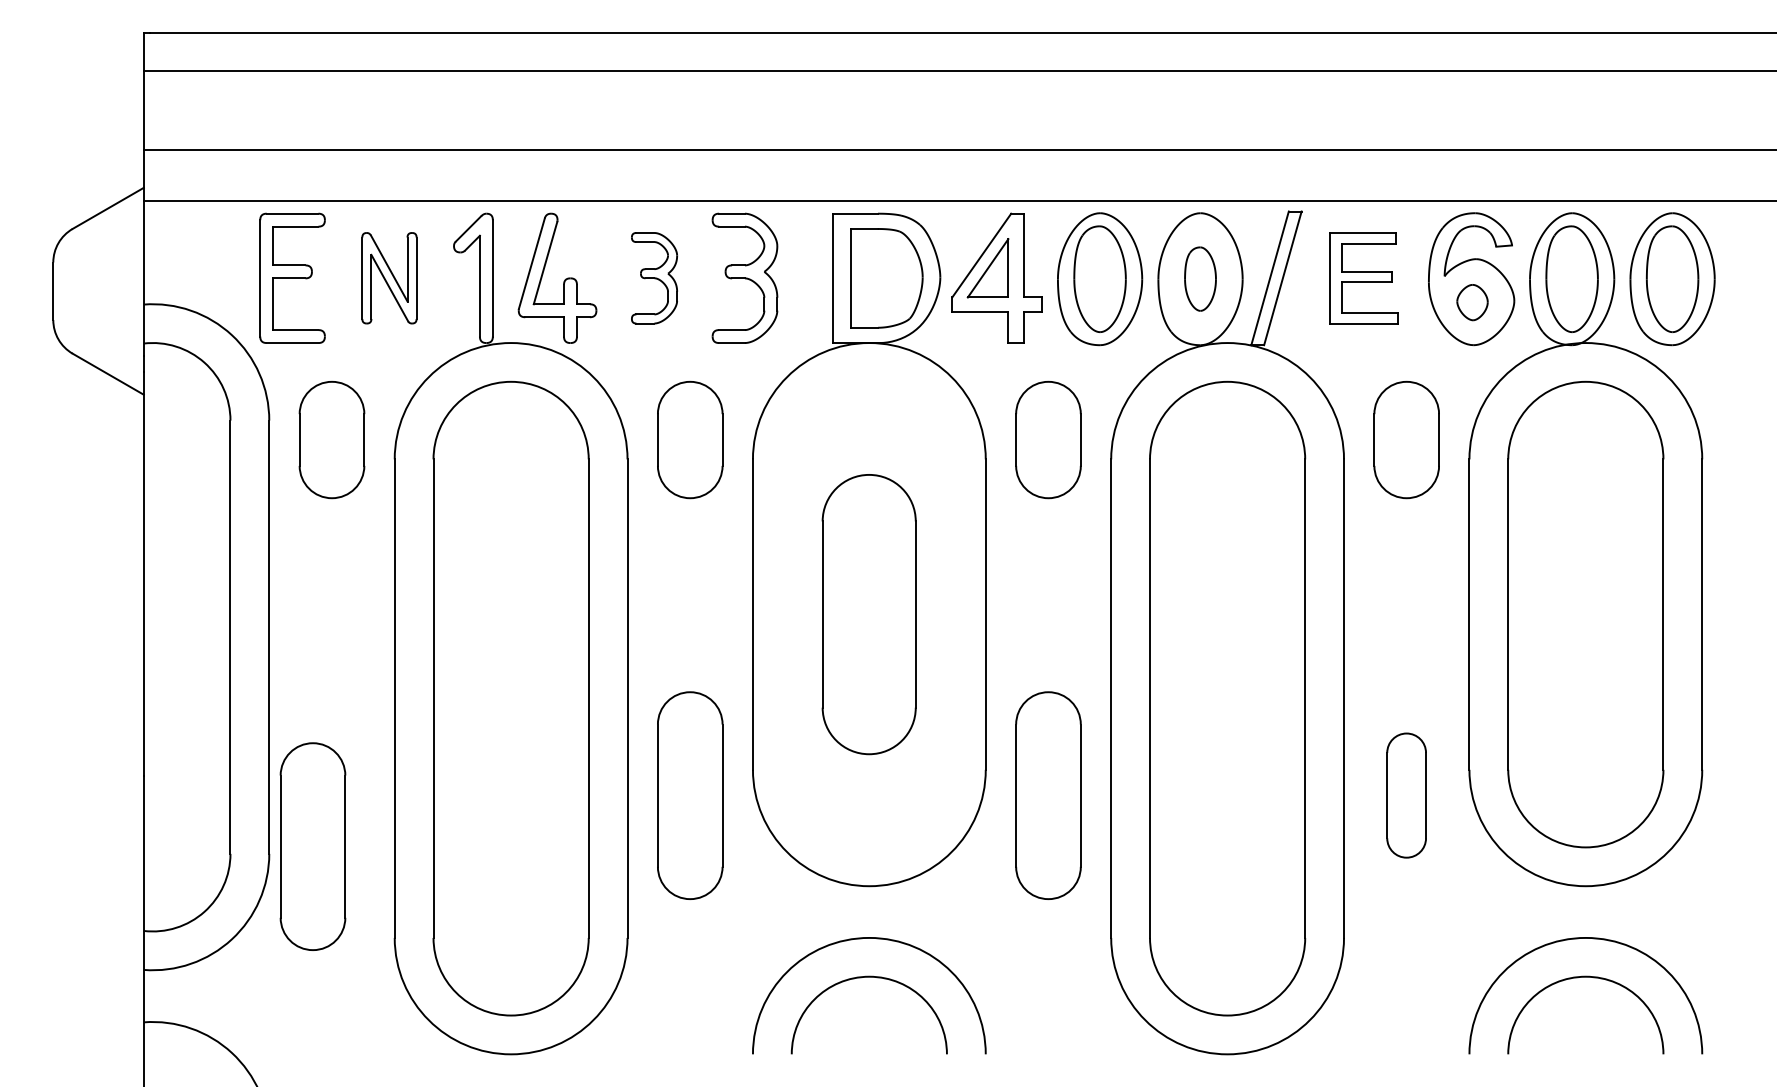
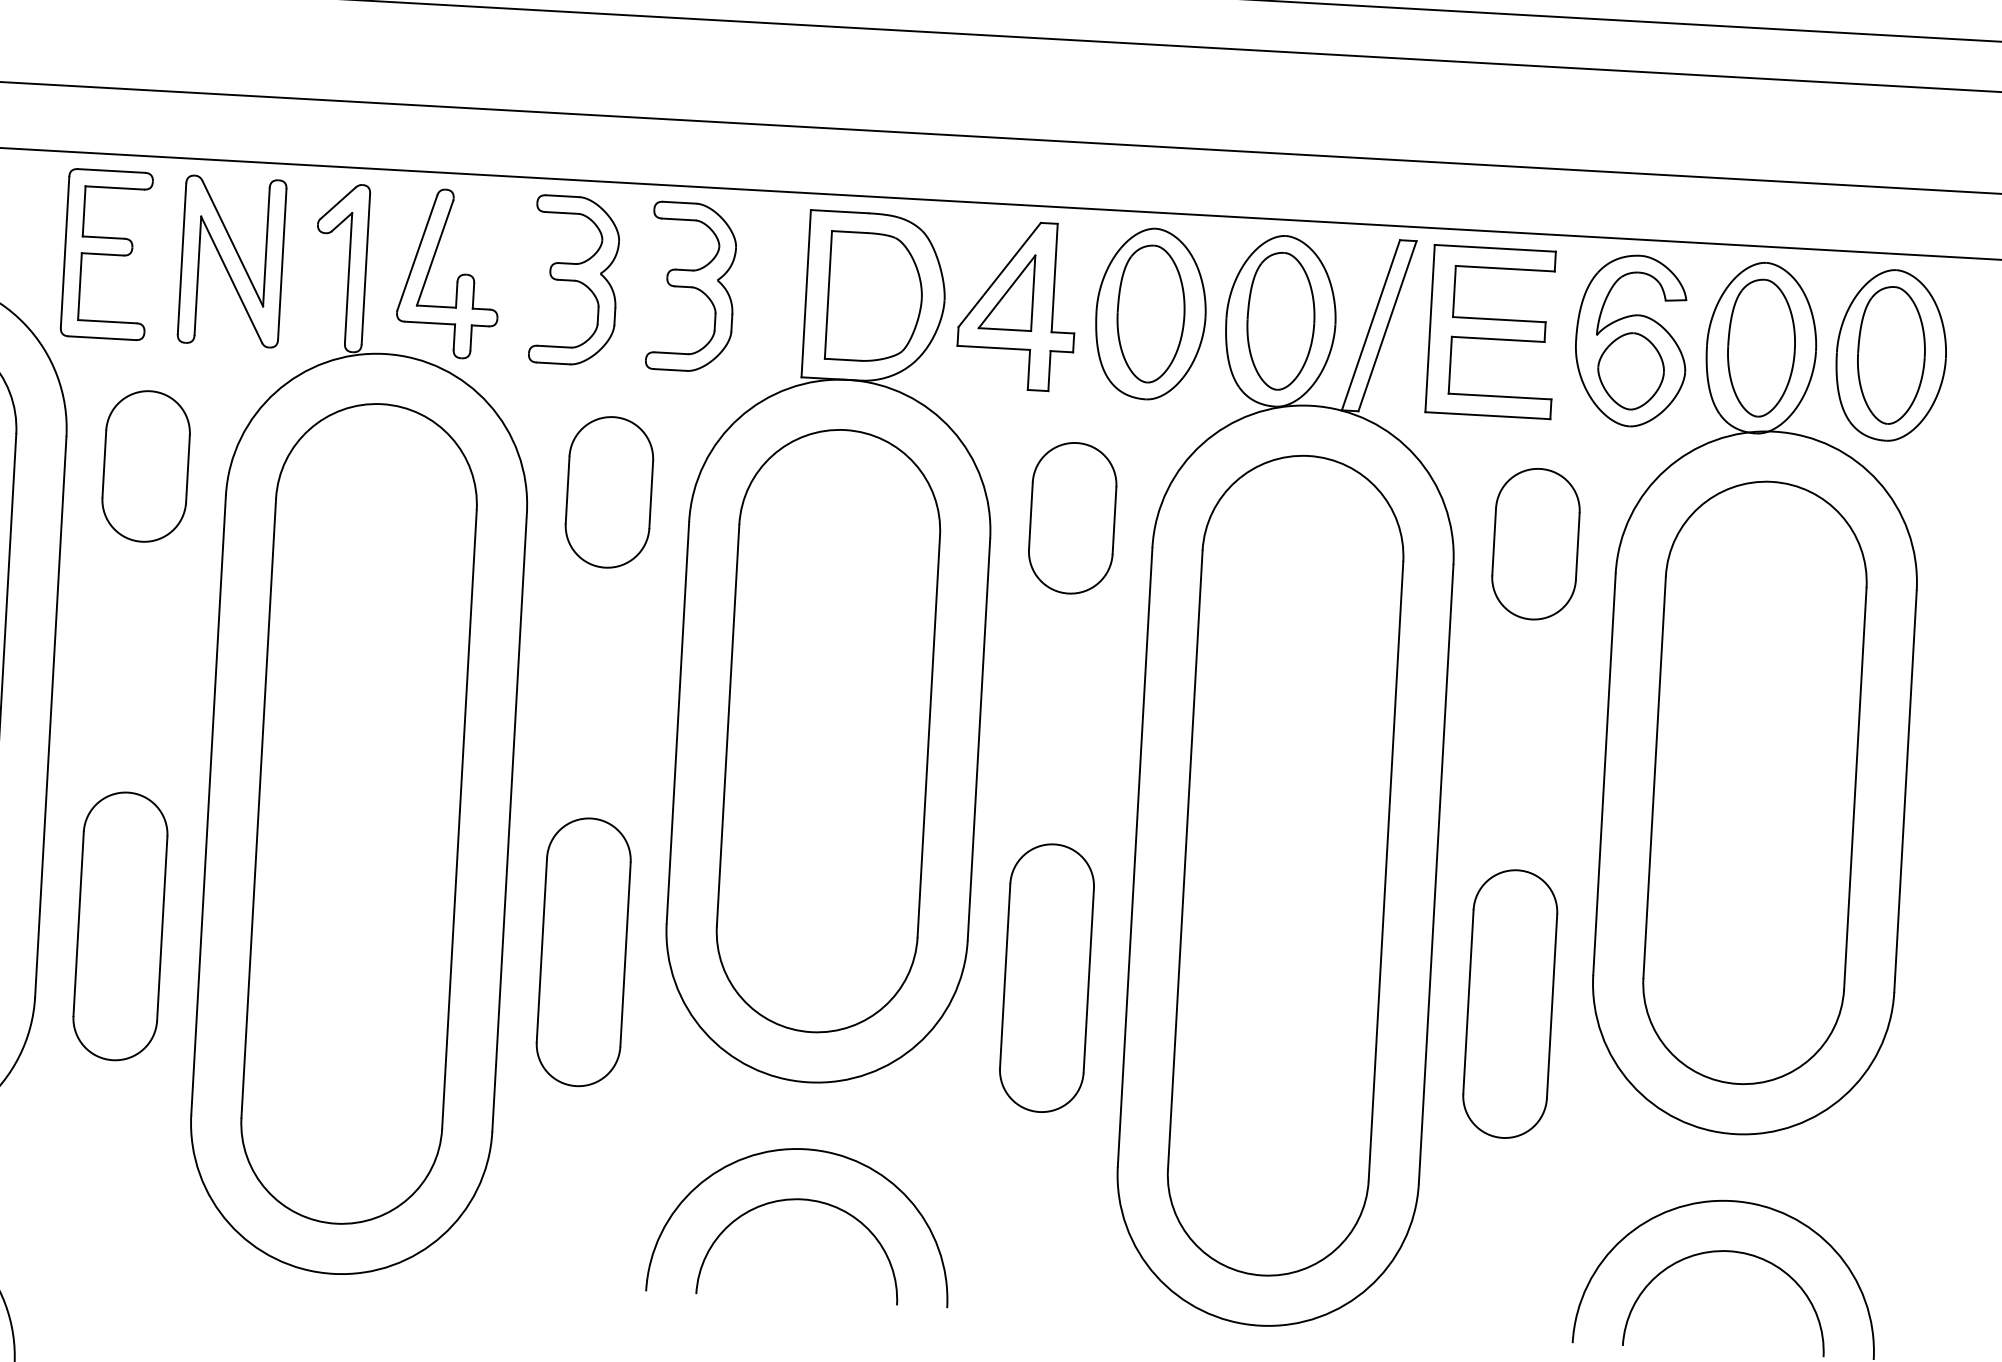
part: (389, 277) -> (232, 260), size x1.43
part: (654, 277) -> (574, 279), size x1.43
part: (1200, 278) -> (1280, 320), size x1.67
part: (1363, 278) -> (1491, 332), size x1.43
part: (1472, 302) -> (1630, 371), size x1.67
part: (868, 614) -> (827, 730), size x1.67
part: (1406, 795) -> (1509, 1003), size x1.67
part: (312, 846) -> (119, 926), moved

